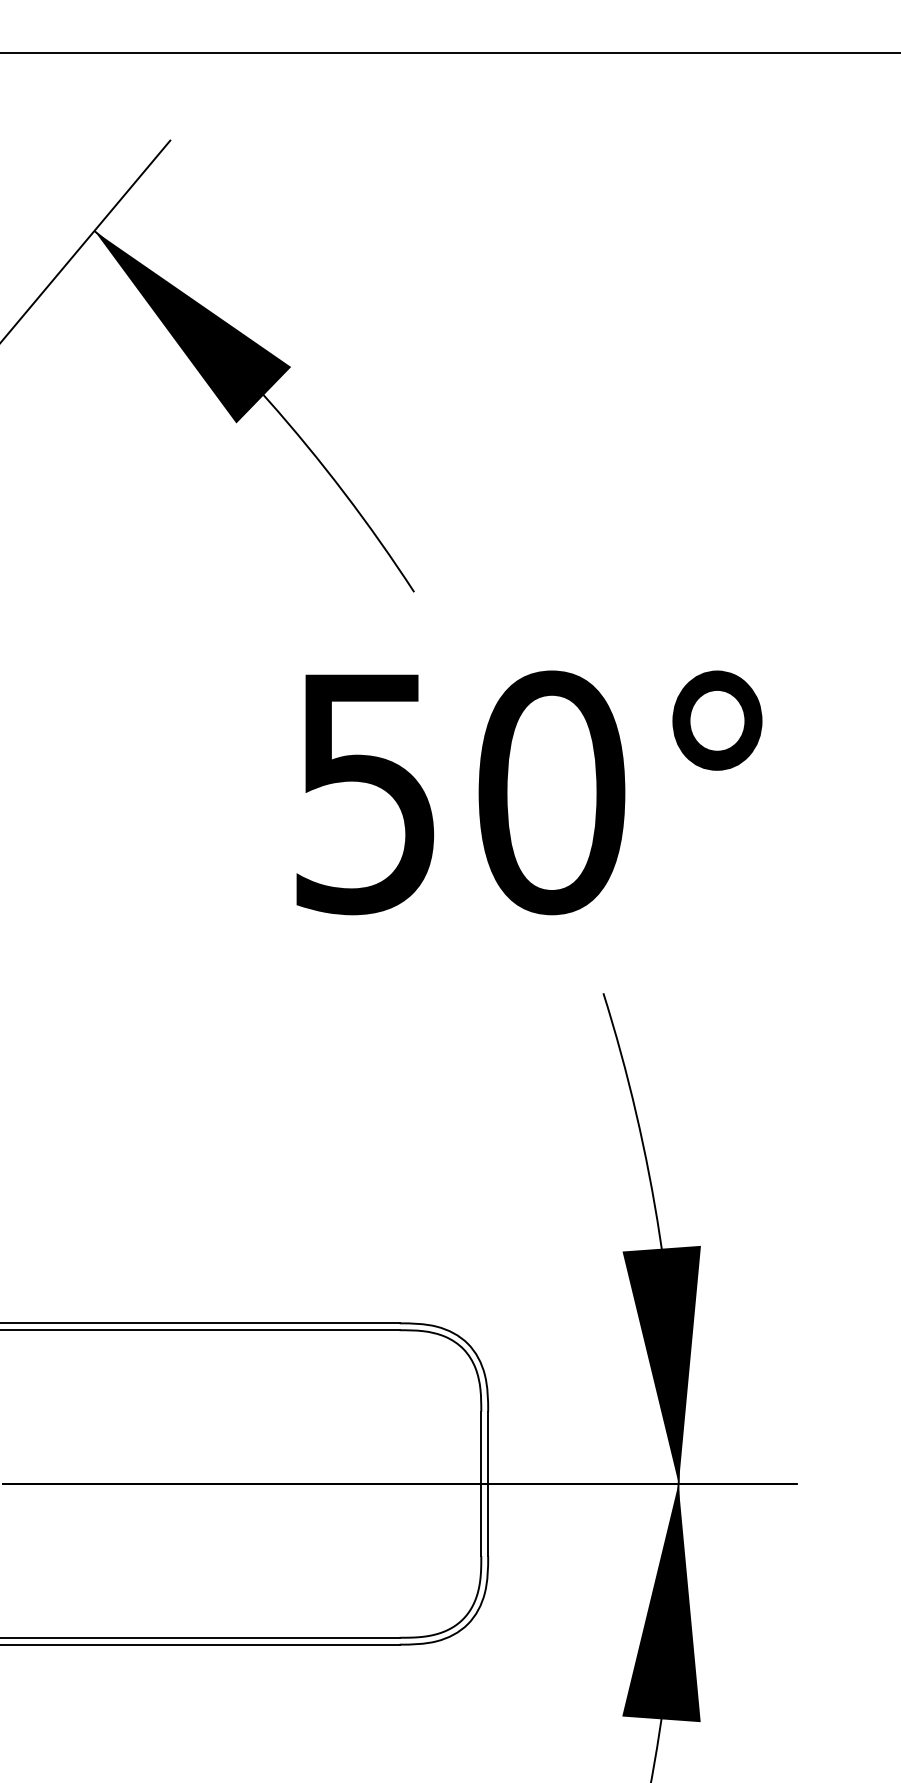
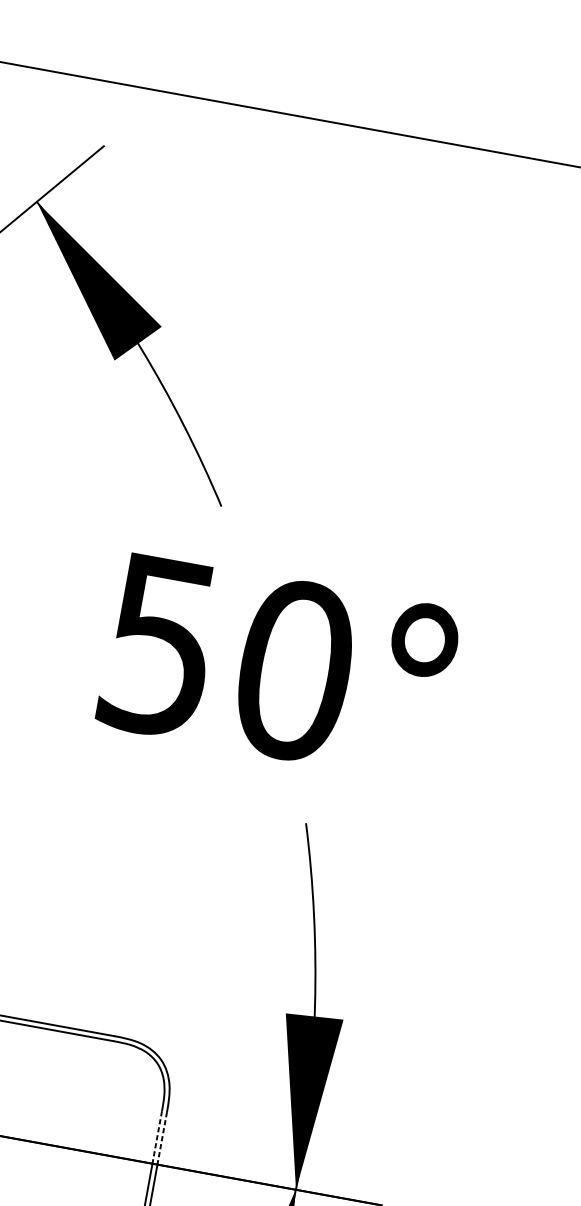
line: (481, 1448) -> (157, 1137), solid -> dashed
line: (488, 1448) -> (162, 1138), solid -> dashed

